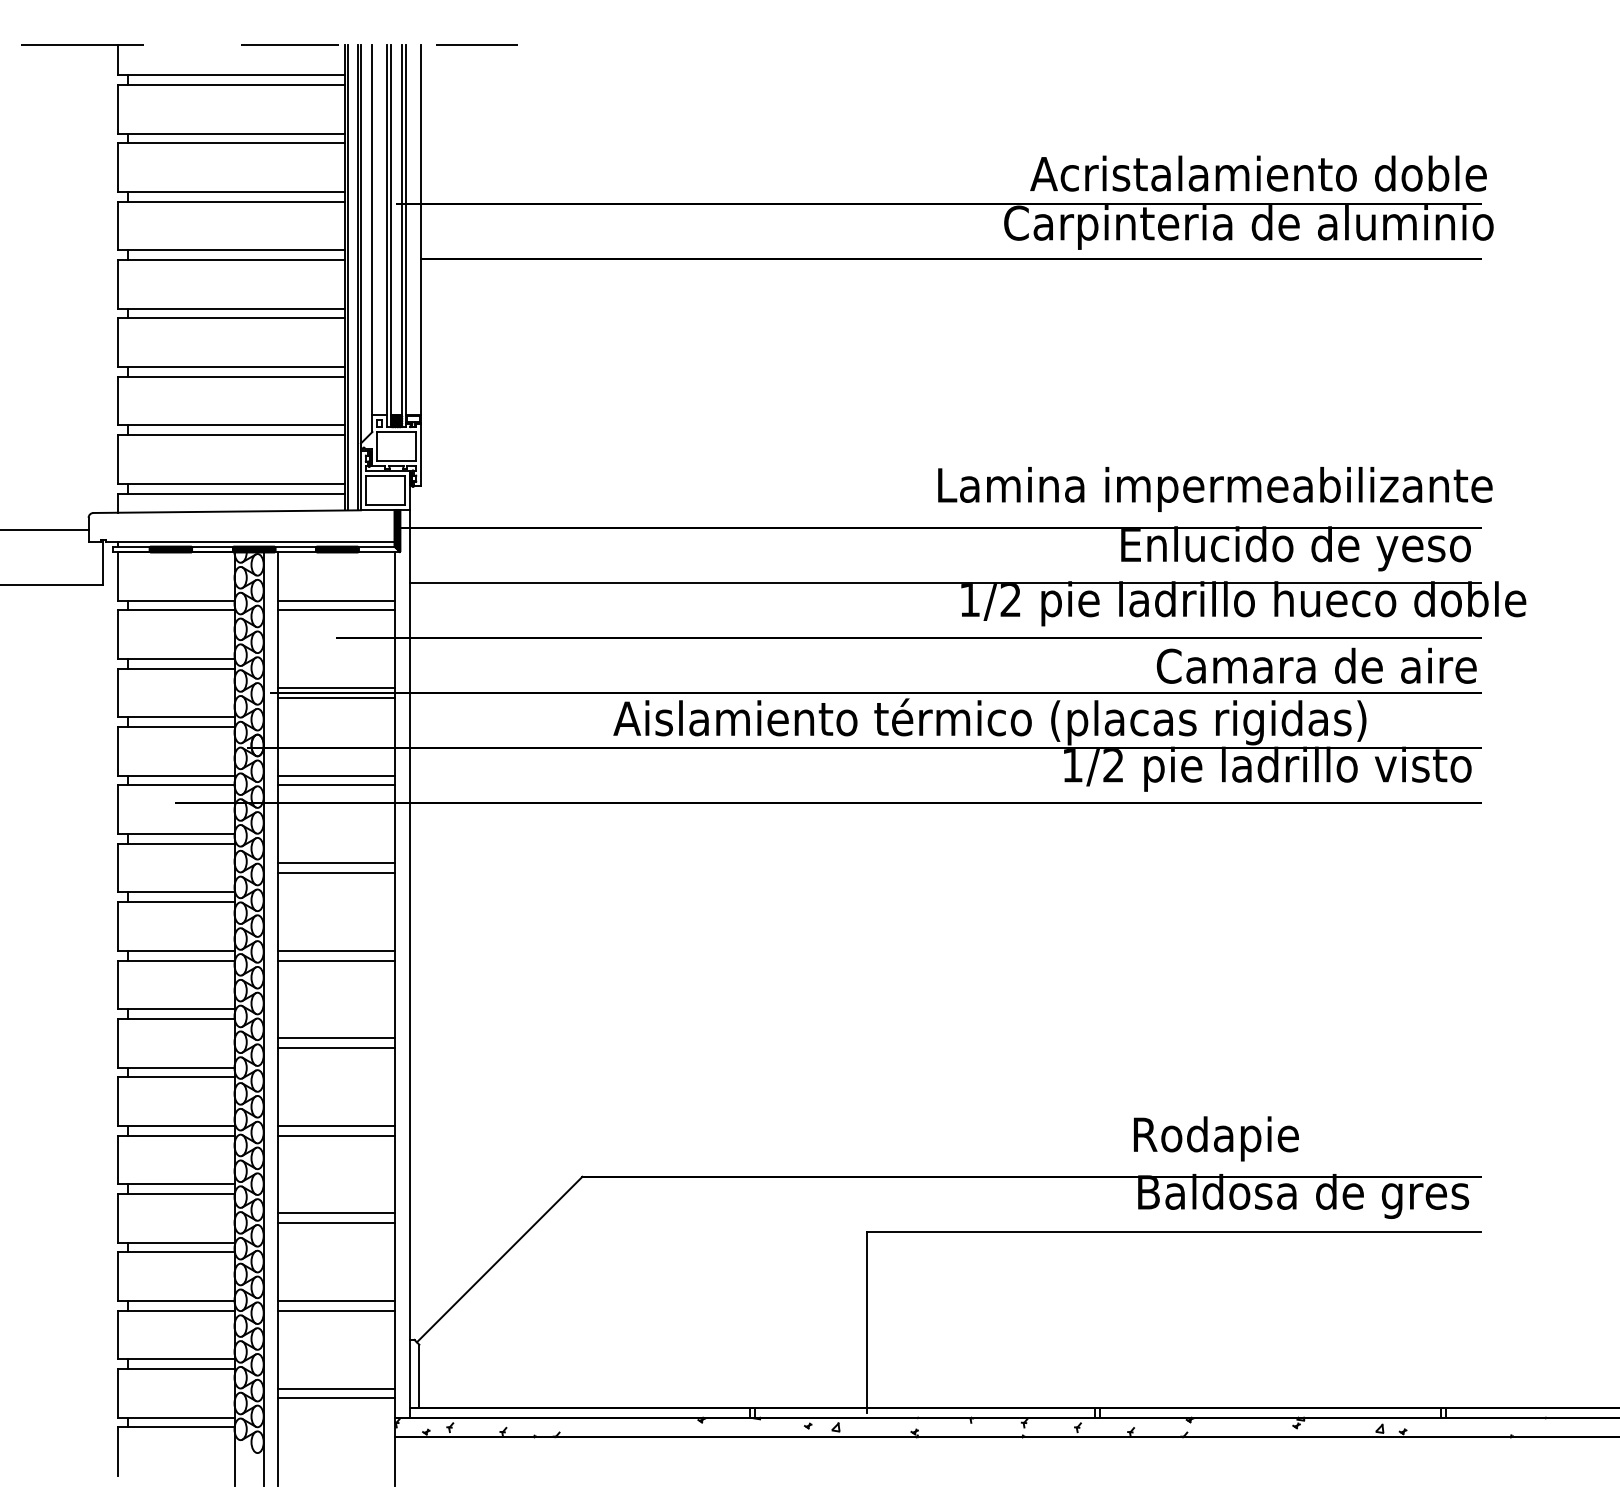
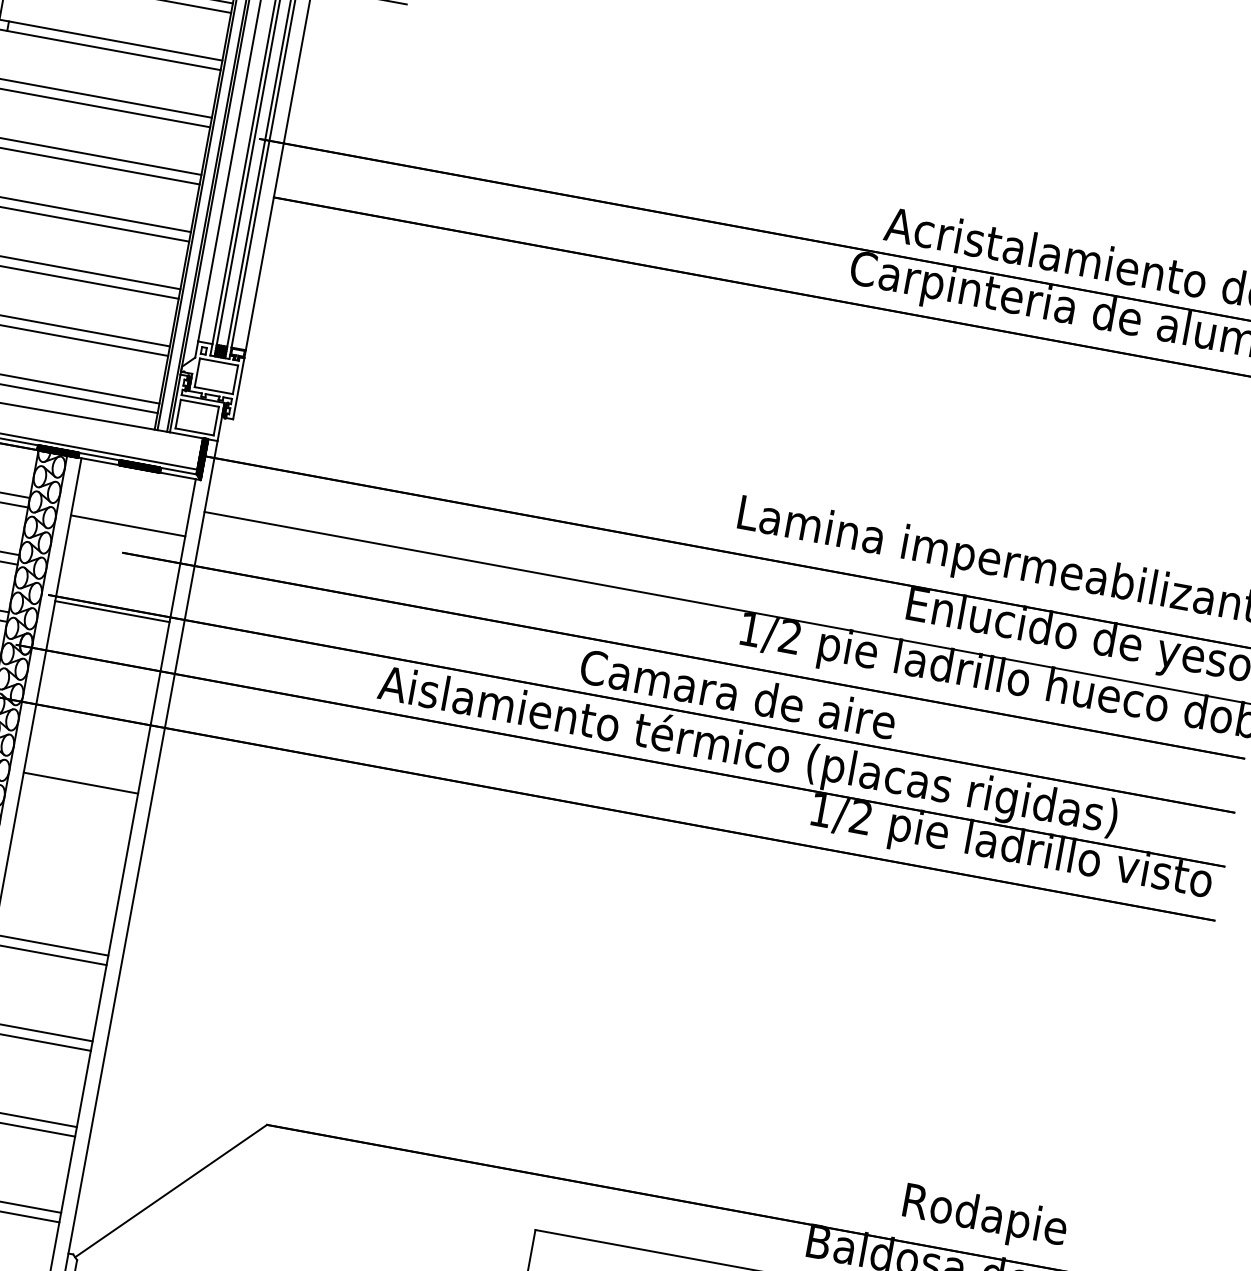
line: (336, 600) -> (129, 516), removed
text: (1316, 665) -> (738, 693), moved
line: (336, 688) -> (113, 602), removed
line: (336, 775) -> (98, 687), removed
line: (336, 785) -> (96, 697), removed
line: (336, 863) -> (82, 773), removed
line: (336, 950) -> (66, 859), removed
line: (336, 960) -> (65, 868), removed
text: (1216, 1138) -> (985, 1217), moved

